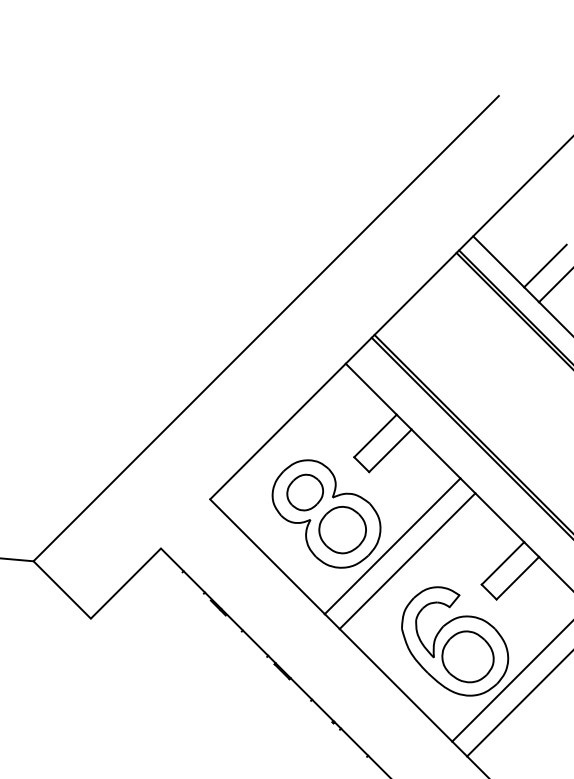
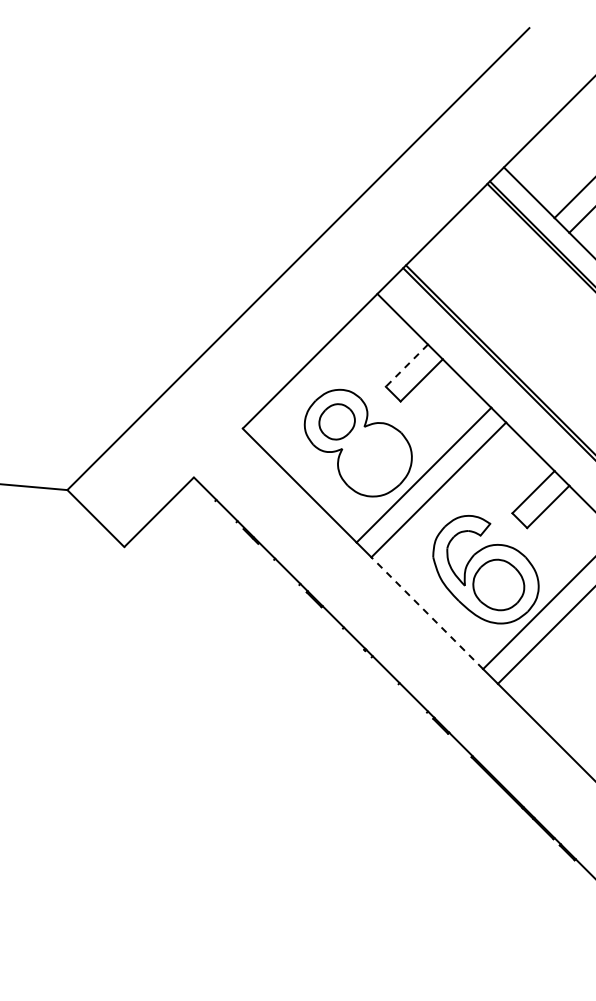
line: (375, 435) -> (406, 365), solid -> dashed
part: (342, 530) -> (374, 459), removed
line: (395, 684) -> (426, 612), solid -> dashed

